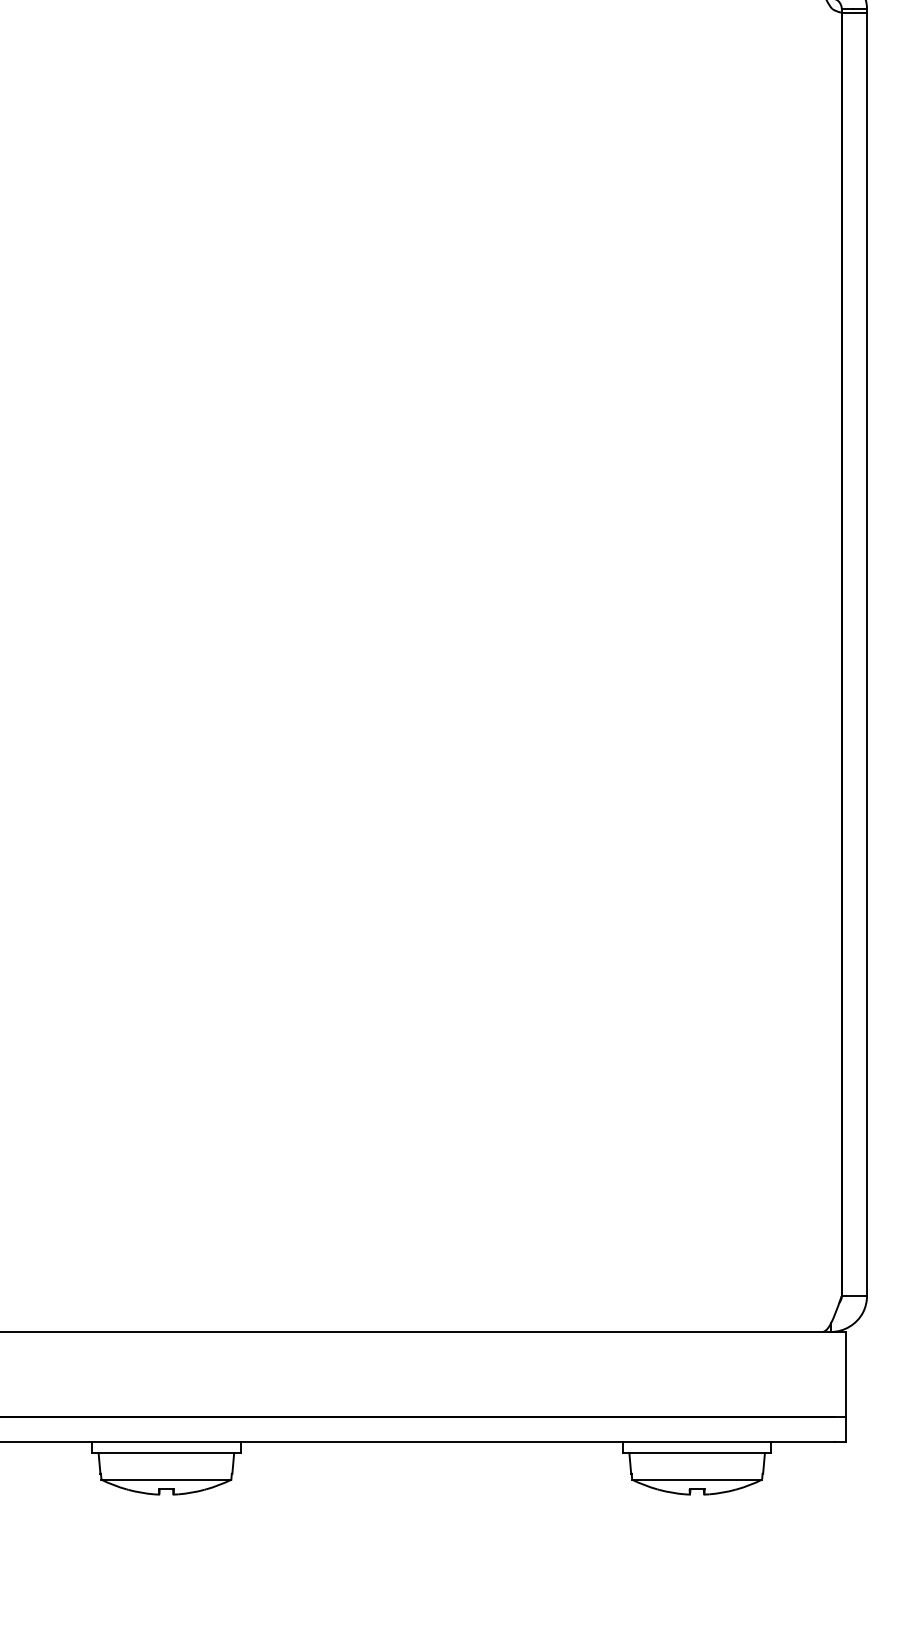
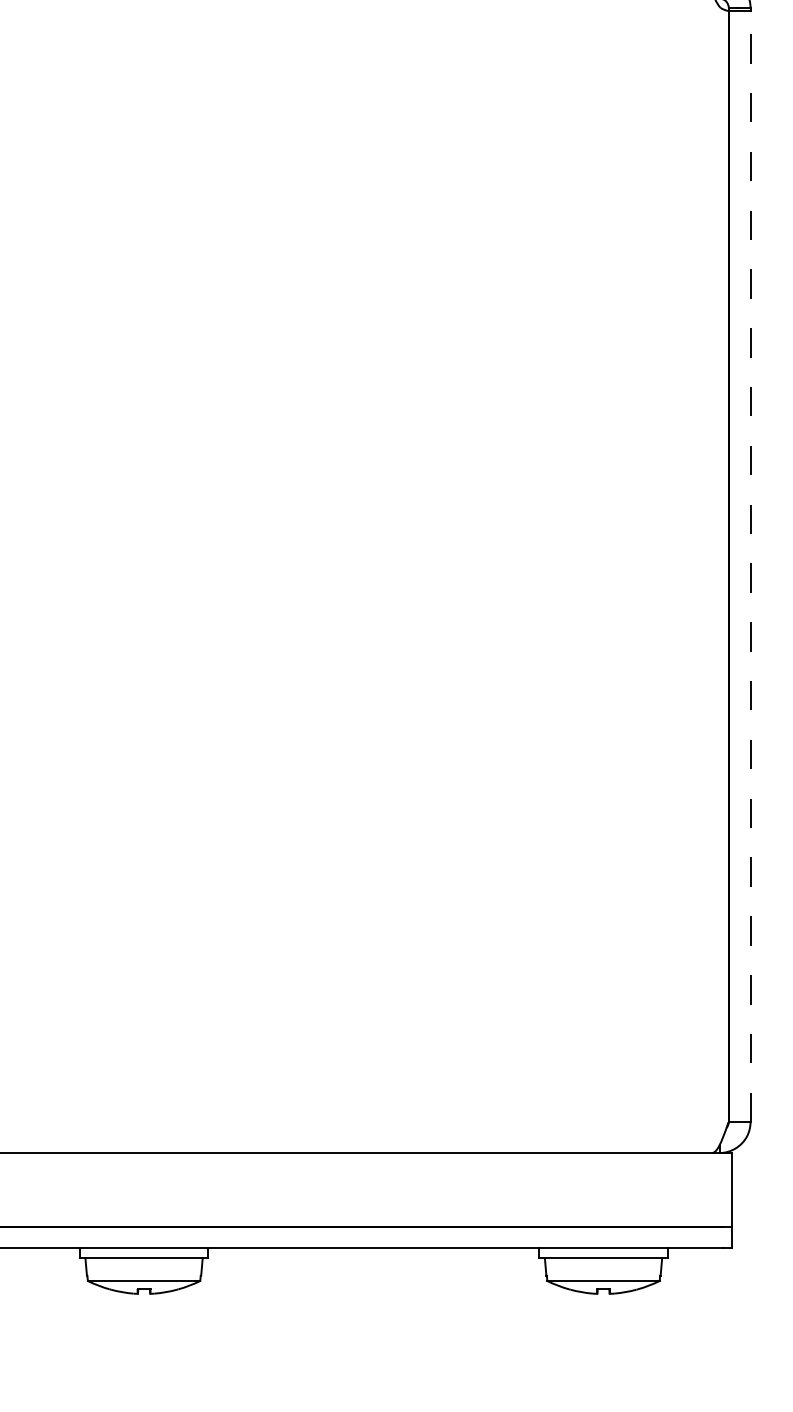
line: (866, 654) -> (750, 566), solid -> dashed

